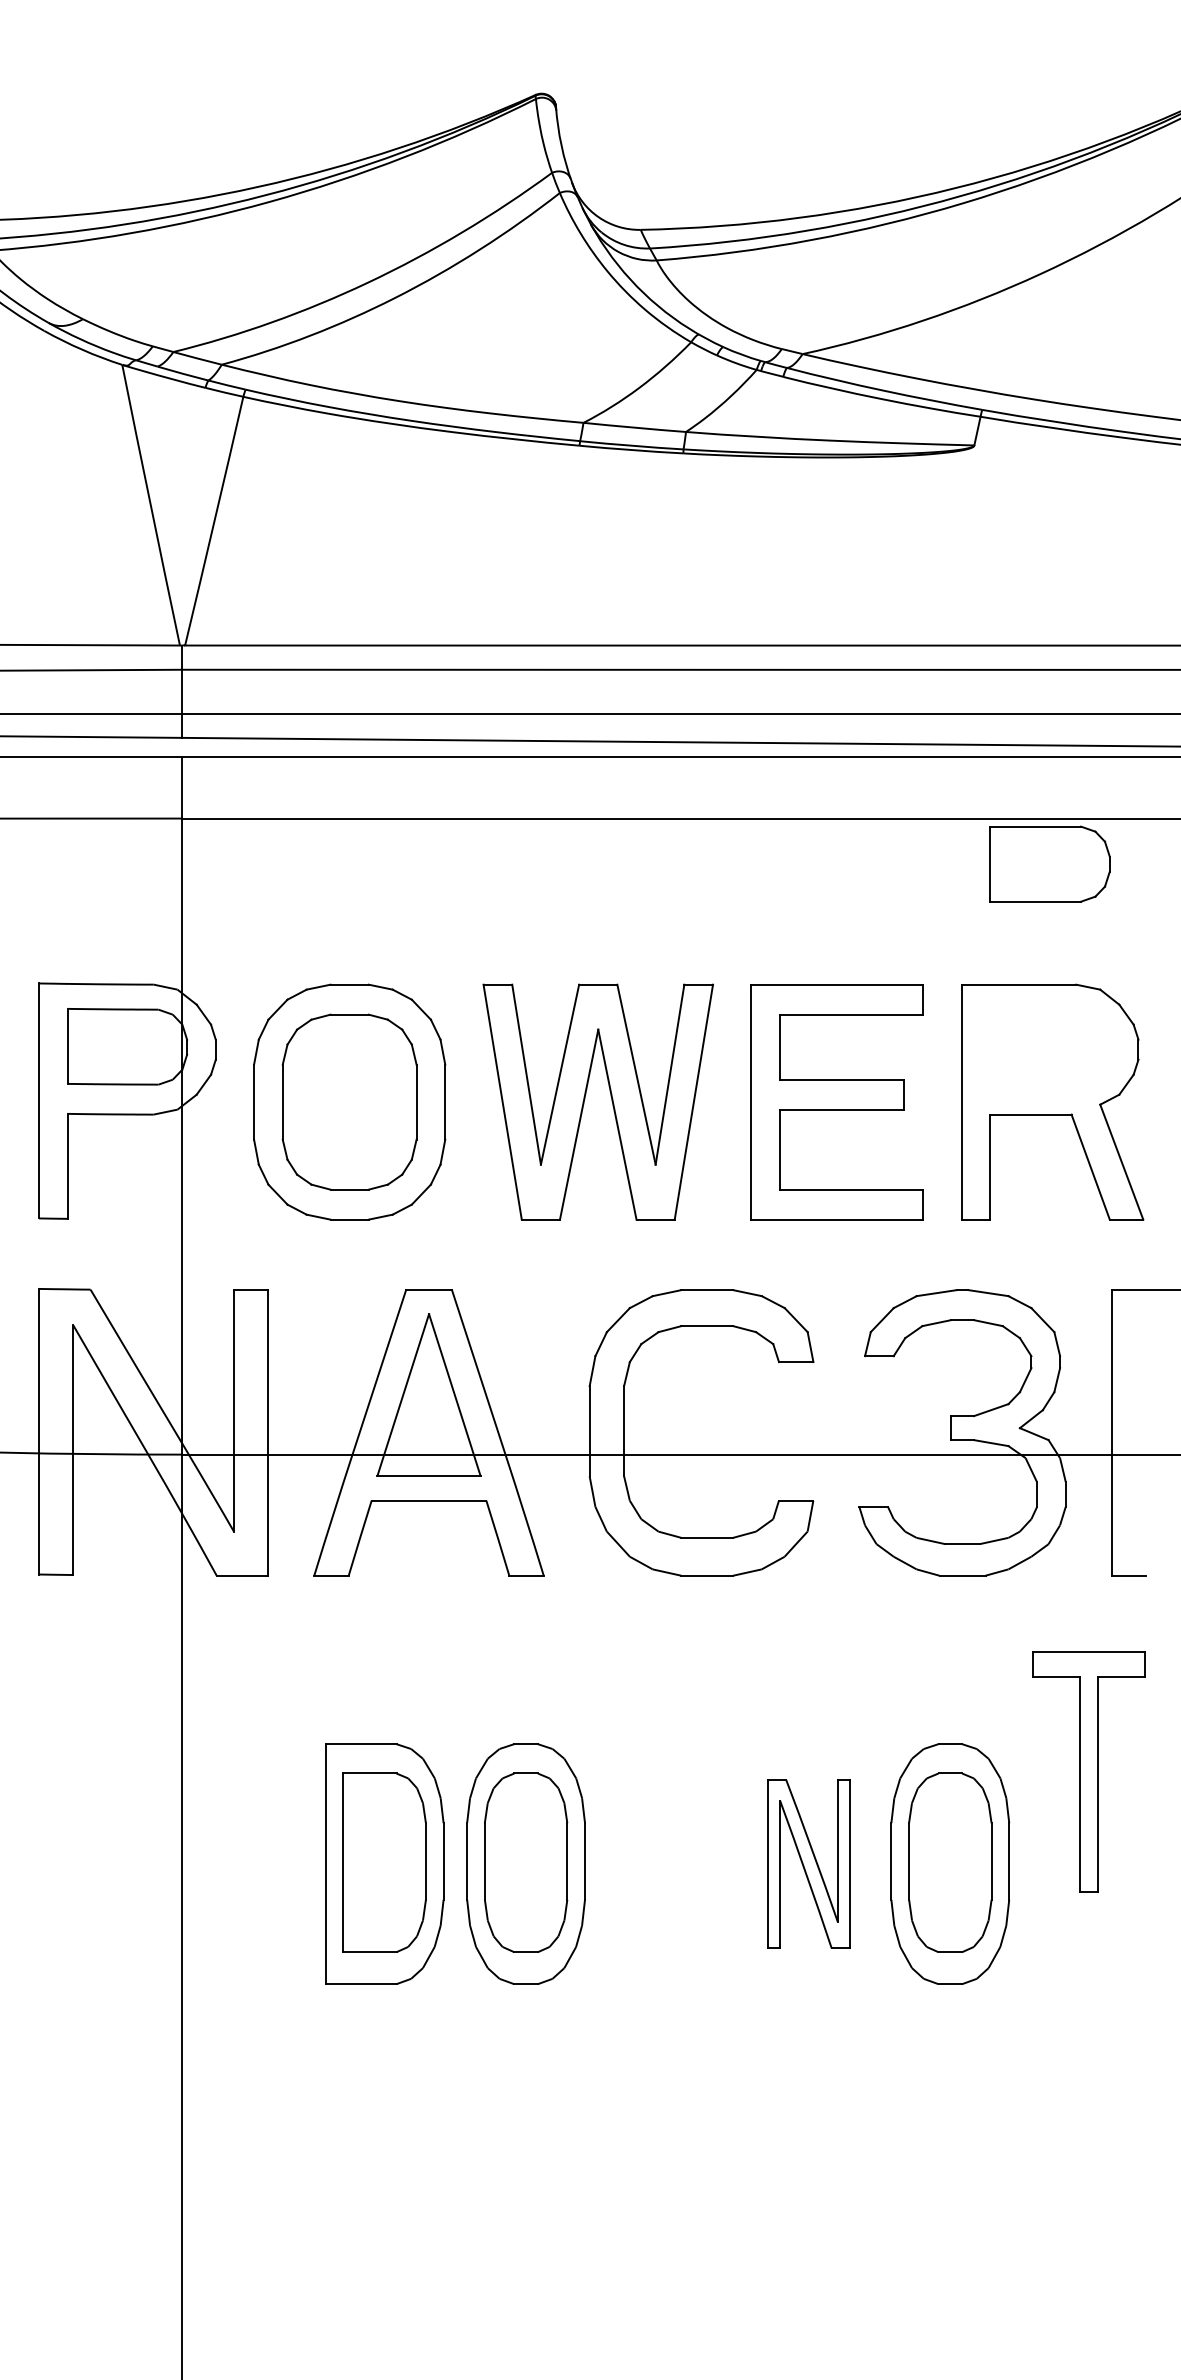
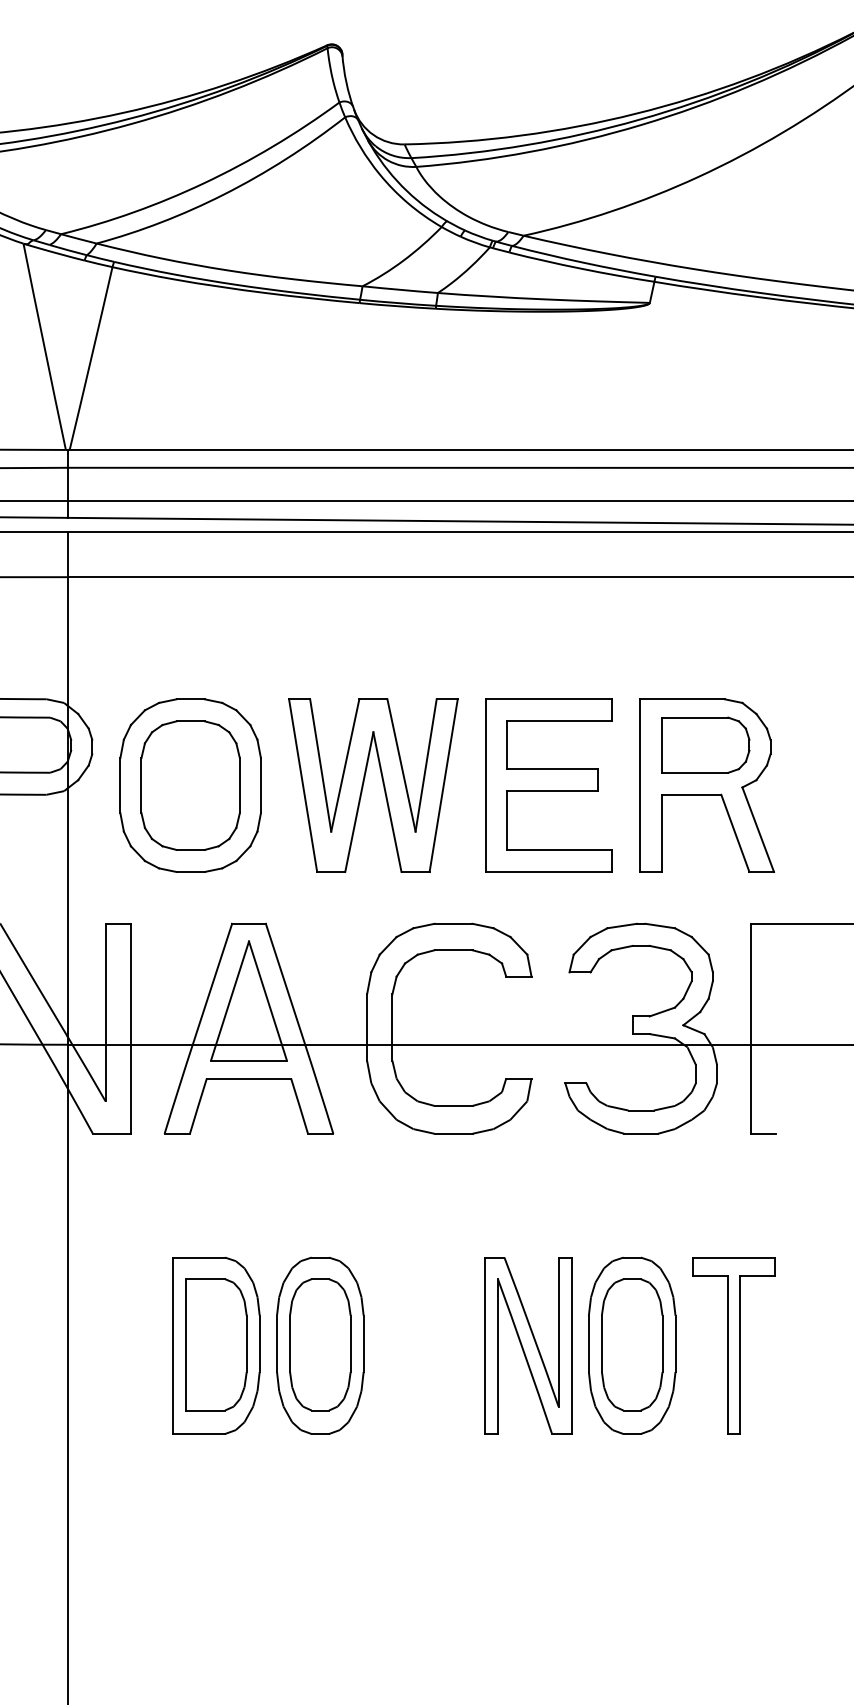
part: (1049, 863) -> (705, 744), moved
part: (1088, 1771) -> (733, 1345), moved
part: (808, 1863) -> (527, 1345), size x1.43

